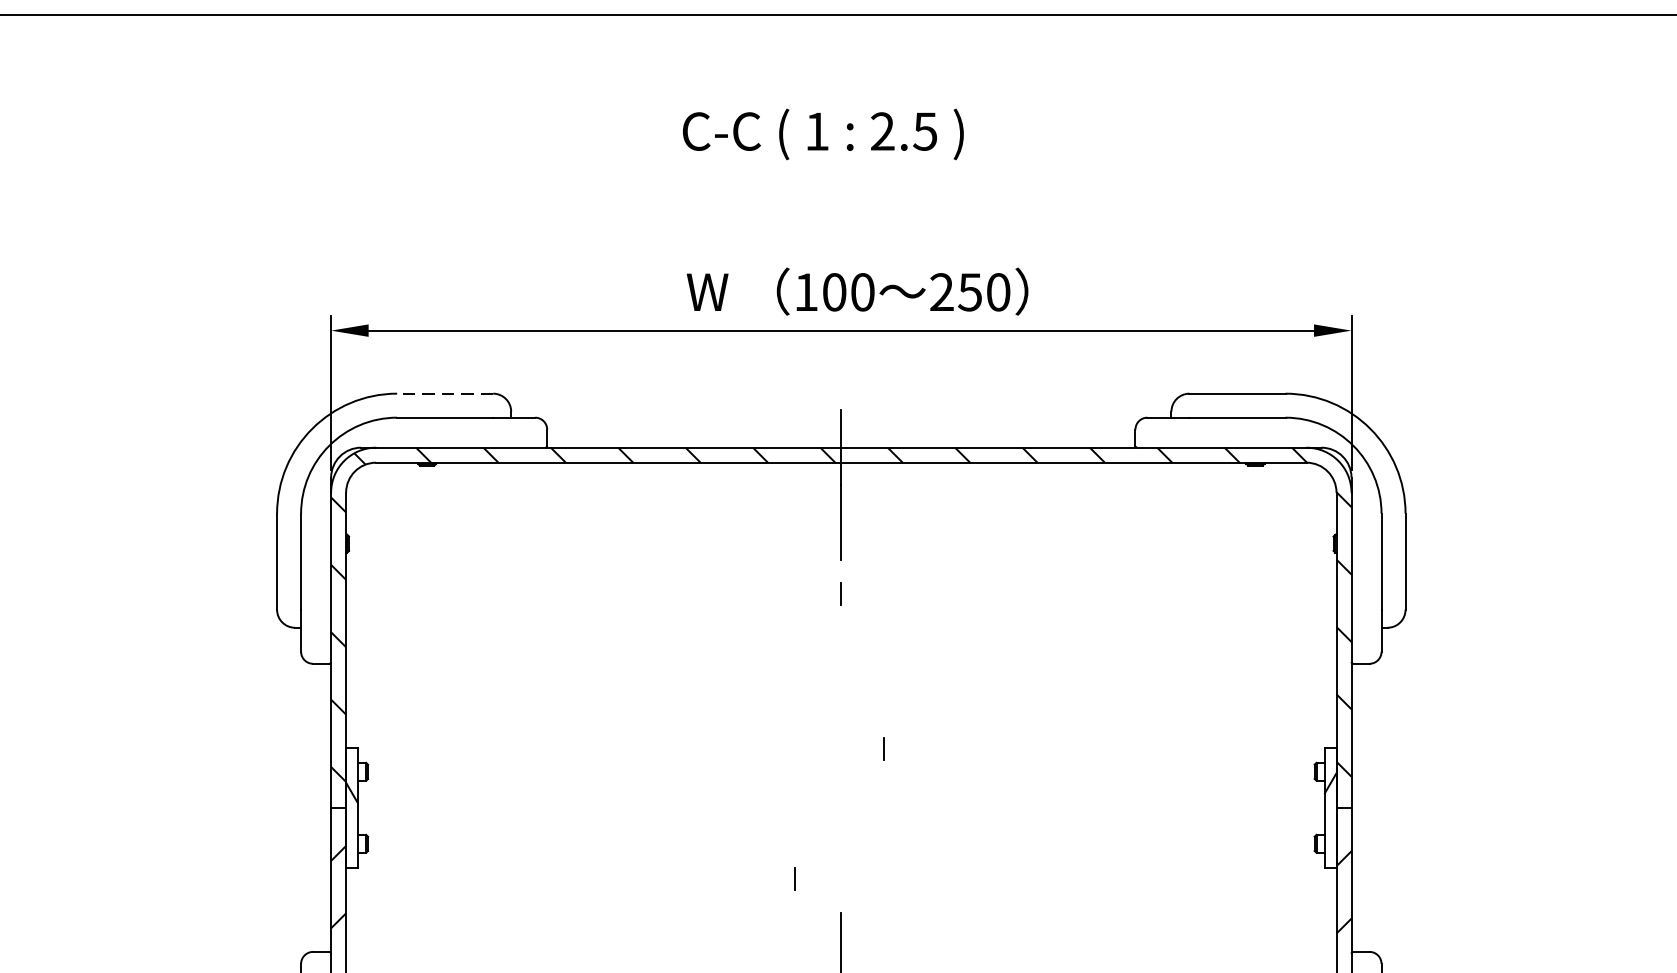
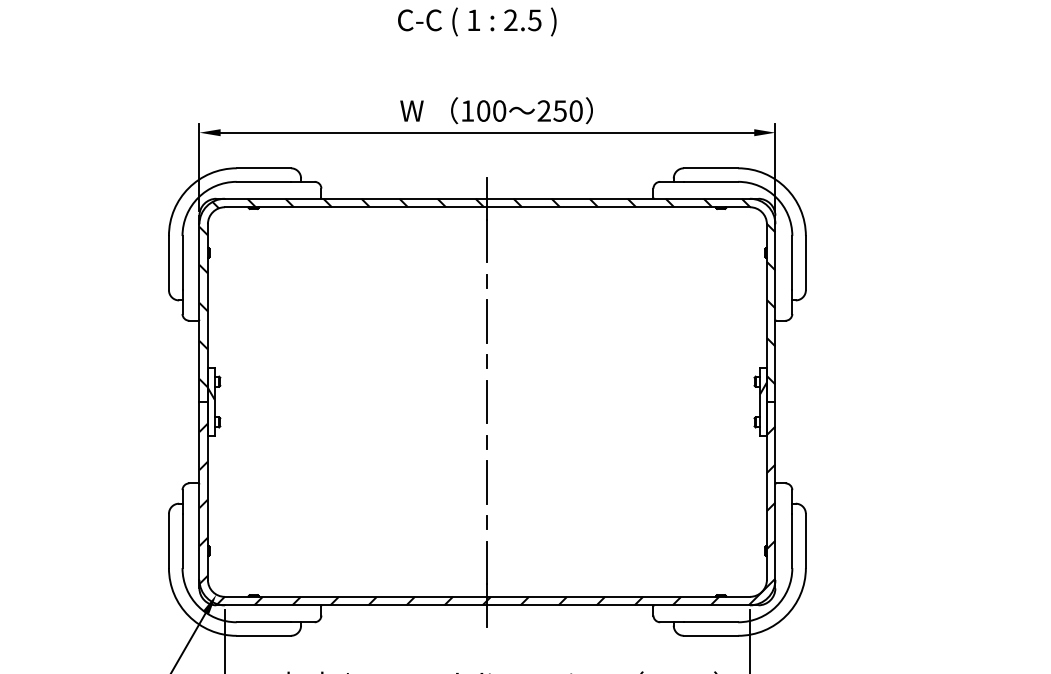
line: (444, 394) -> (263, 168), dashed -> solid
line: (841, 665) -> (487, 321), added
line: (882, 748) -> (486, 361), moved
line: (841, 806) -> (487, 401), added
line: (793, 879) -> (486, 442), moved

